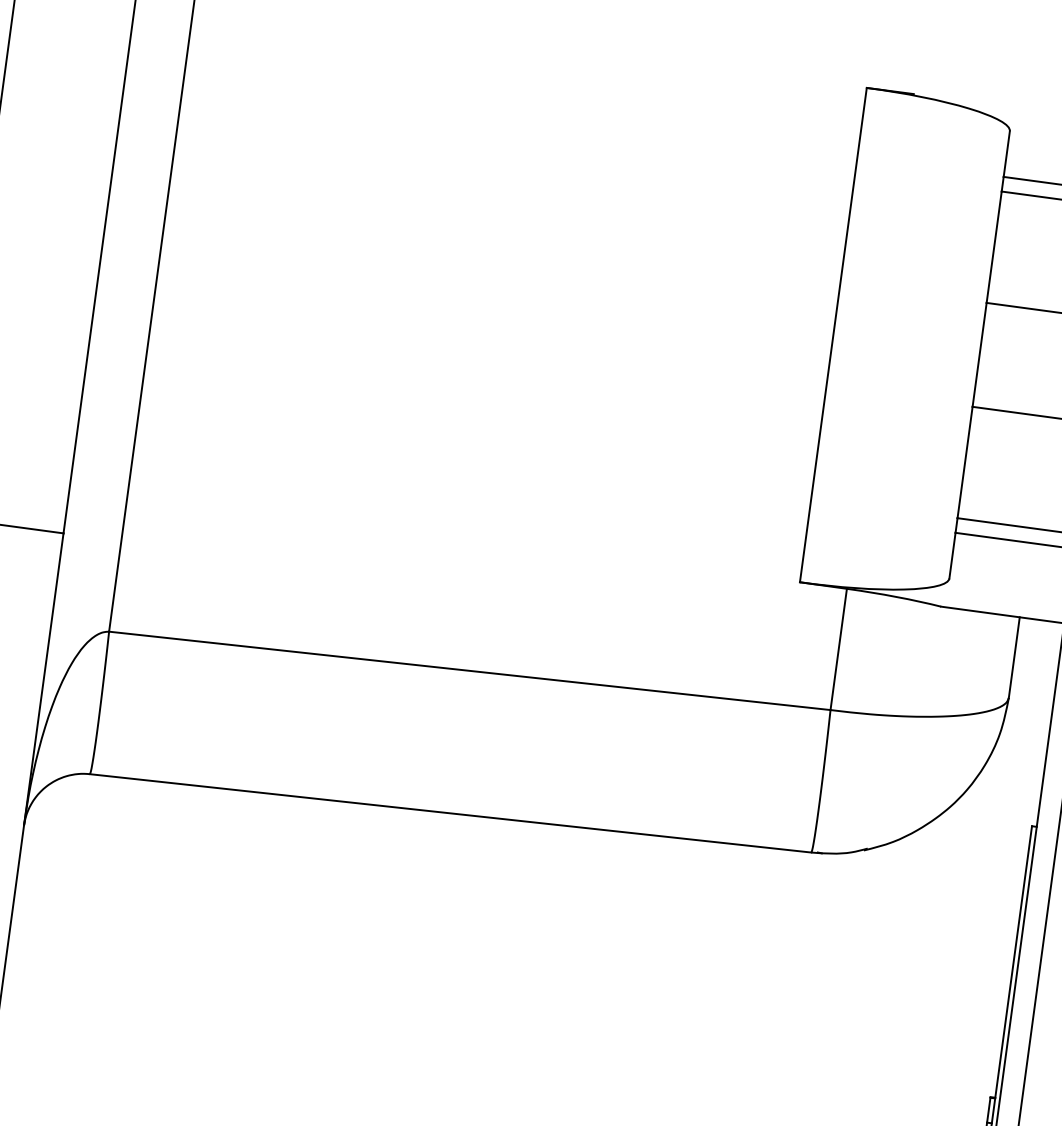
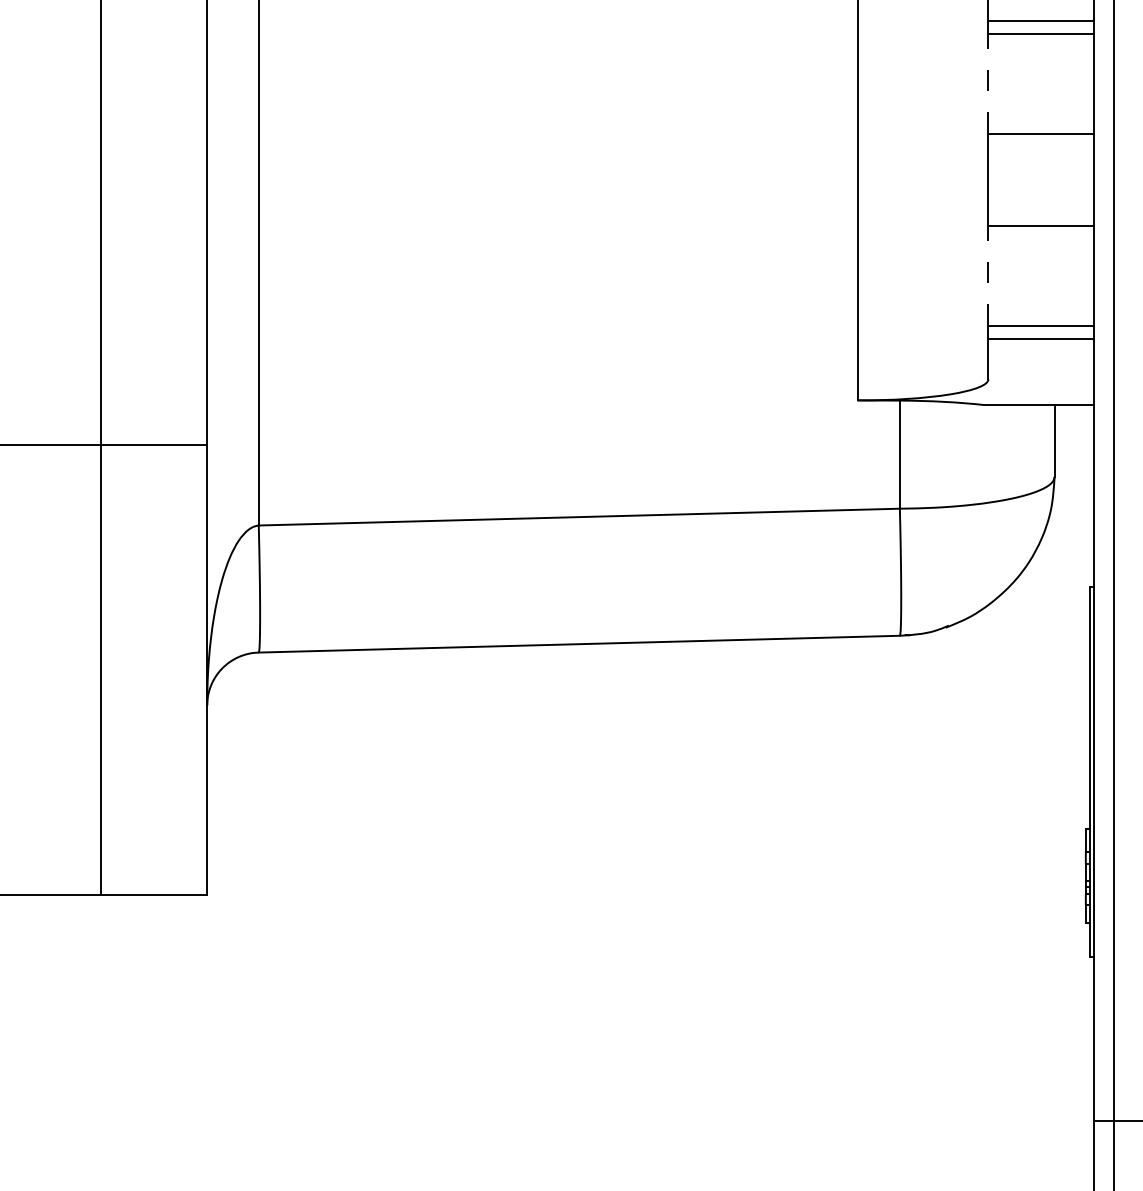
line: (994, 247) -> (988, 84), solid -> dashed
line: (965, 461) -> (988, 275), solid -> dashed

